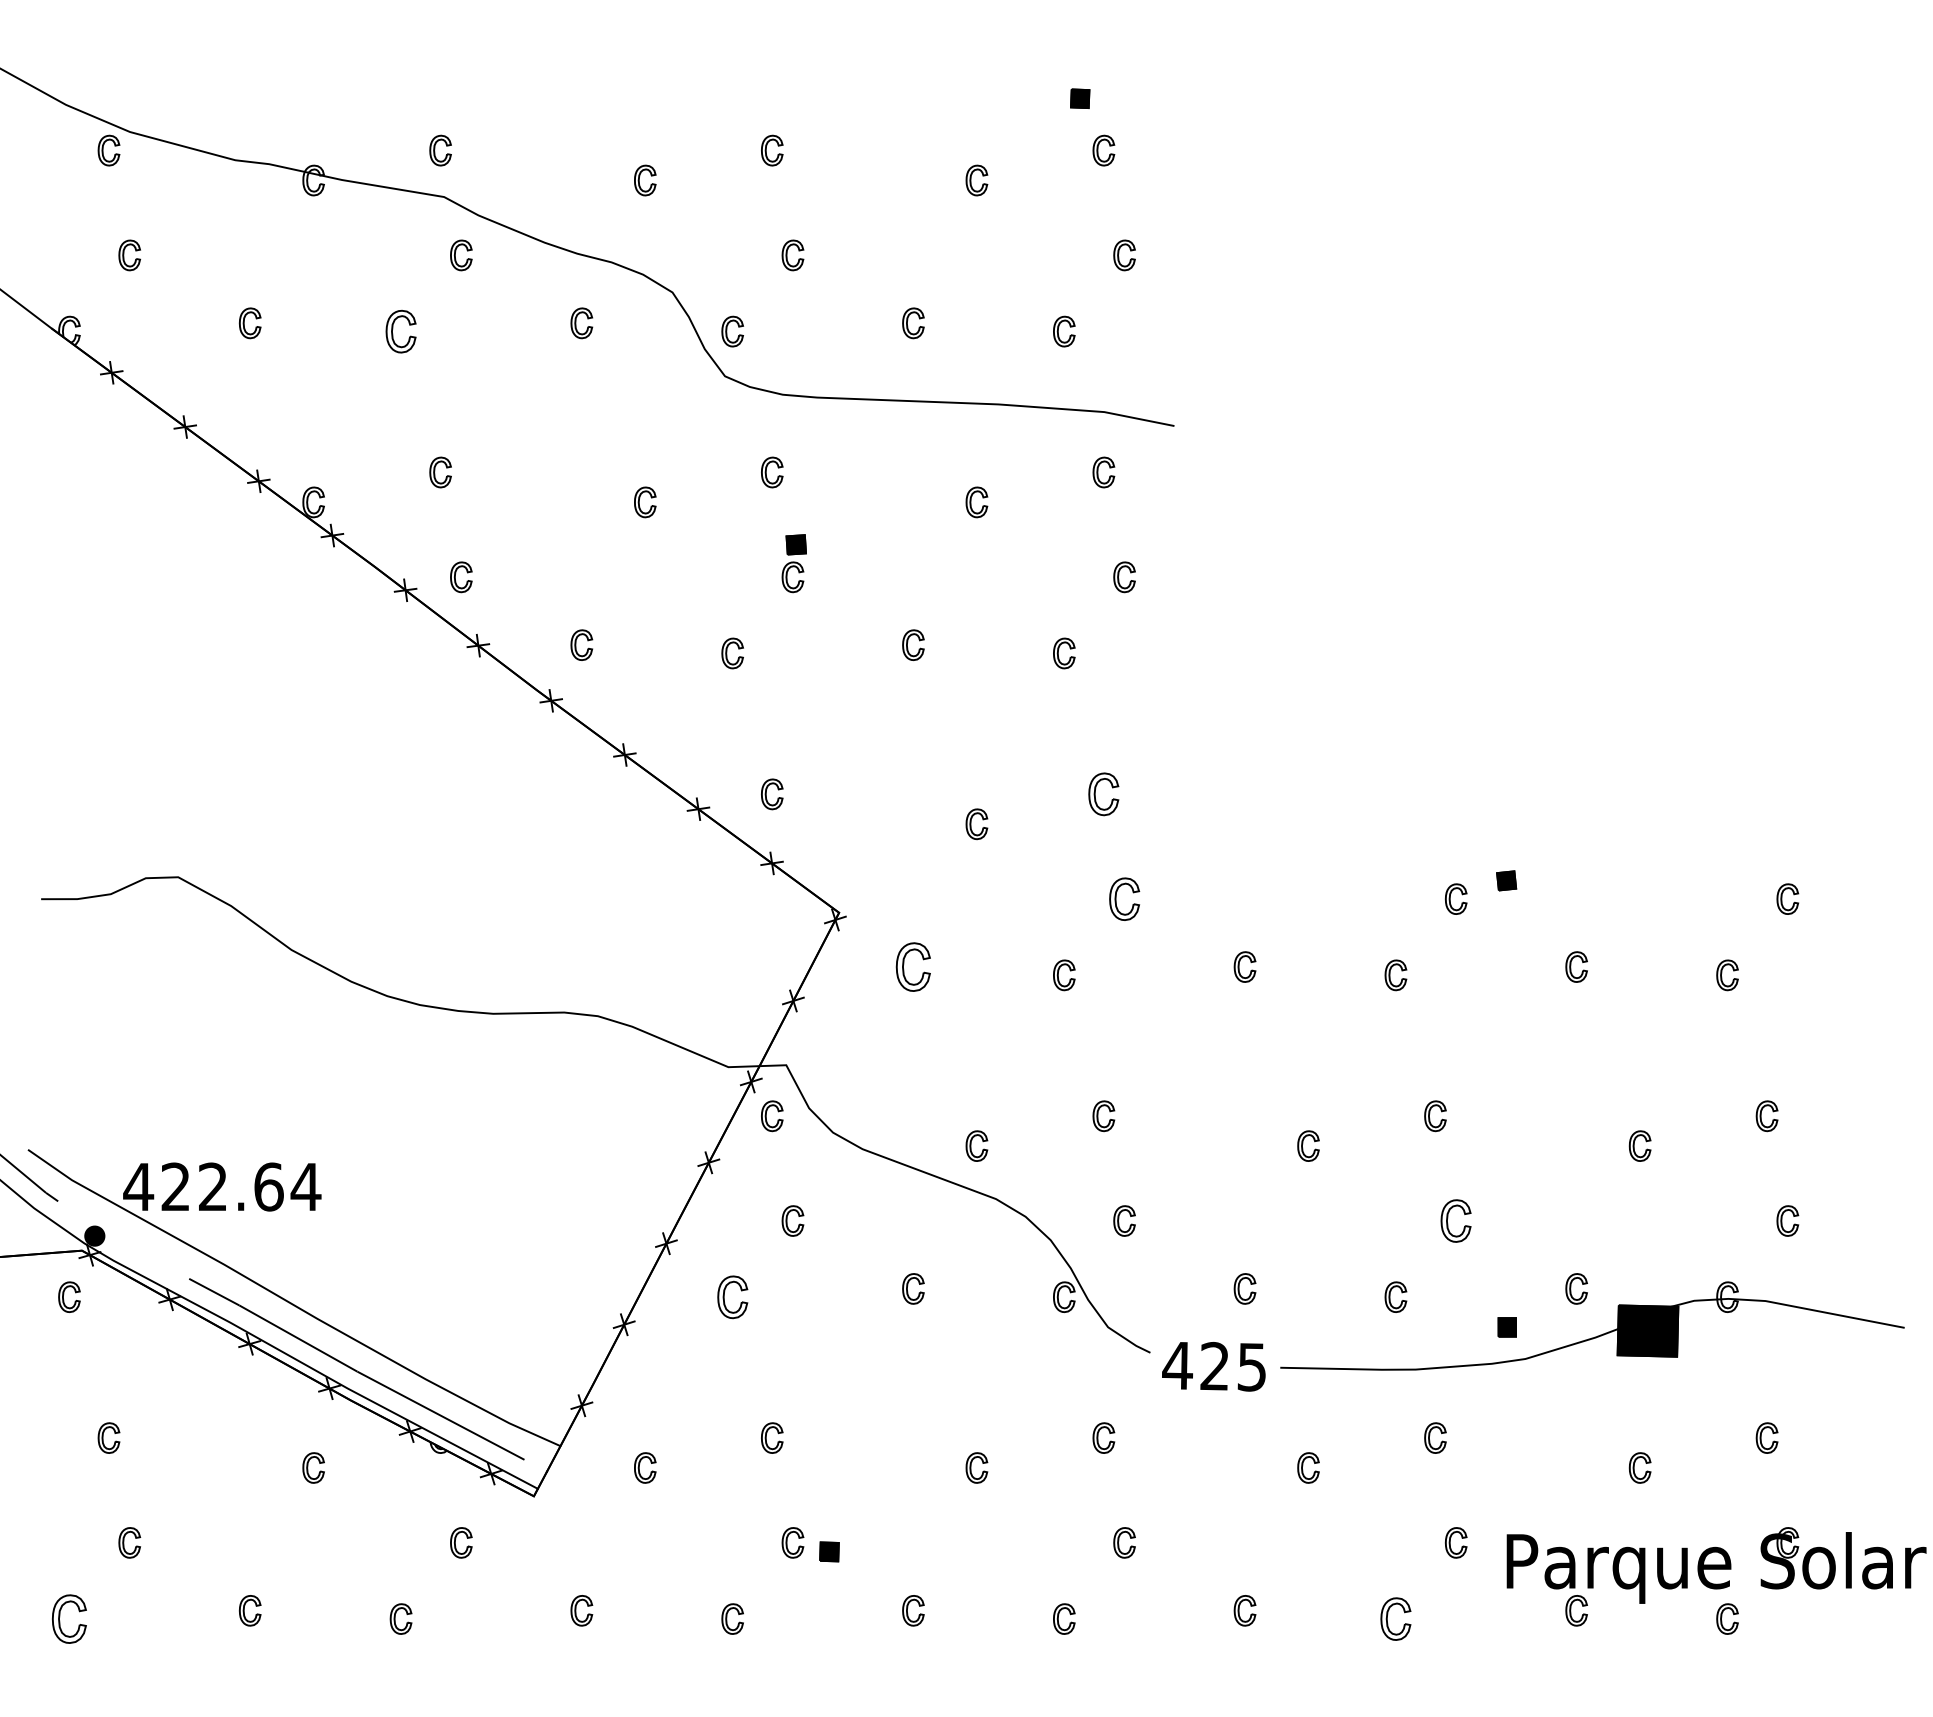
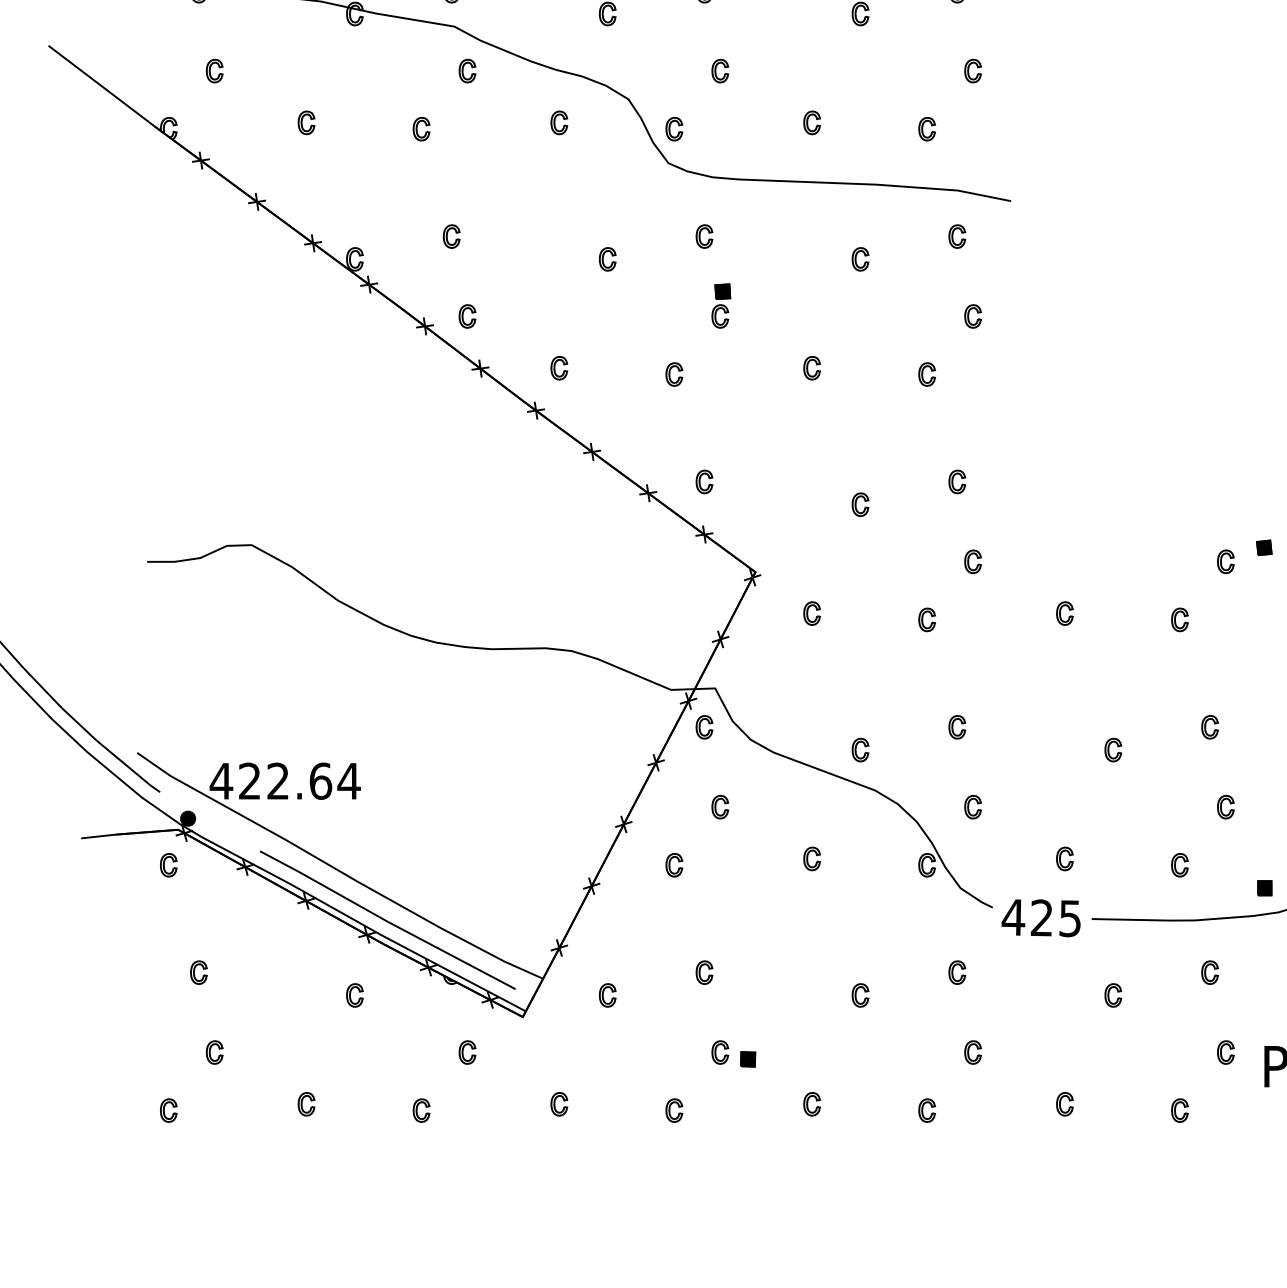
part: (400, 331) -> (421, 129), size x0.71
part: (1103, 794) -> (957, 482), size x0.71
part: (1124, 898) -> (973, 561), size x0.71
part: (913, 966) -> (812, 613), size x0.62
part: (1456, 1220) -> (1226, 806), size x0.71
part: (732, 1296) -> (674, 864), size x0.71
part: (69, 1618) -> (168, 1110), size x0.62
part: (1395, 1618) -> (1179, 1110), size x0.71

